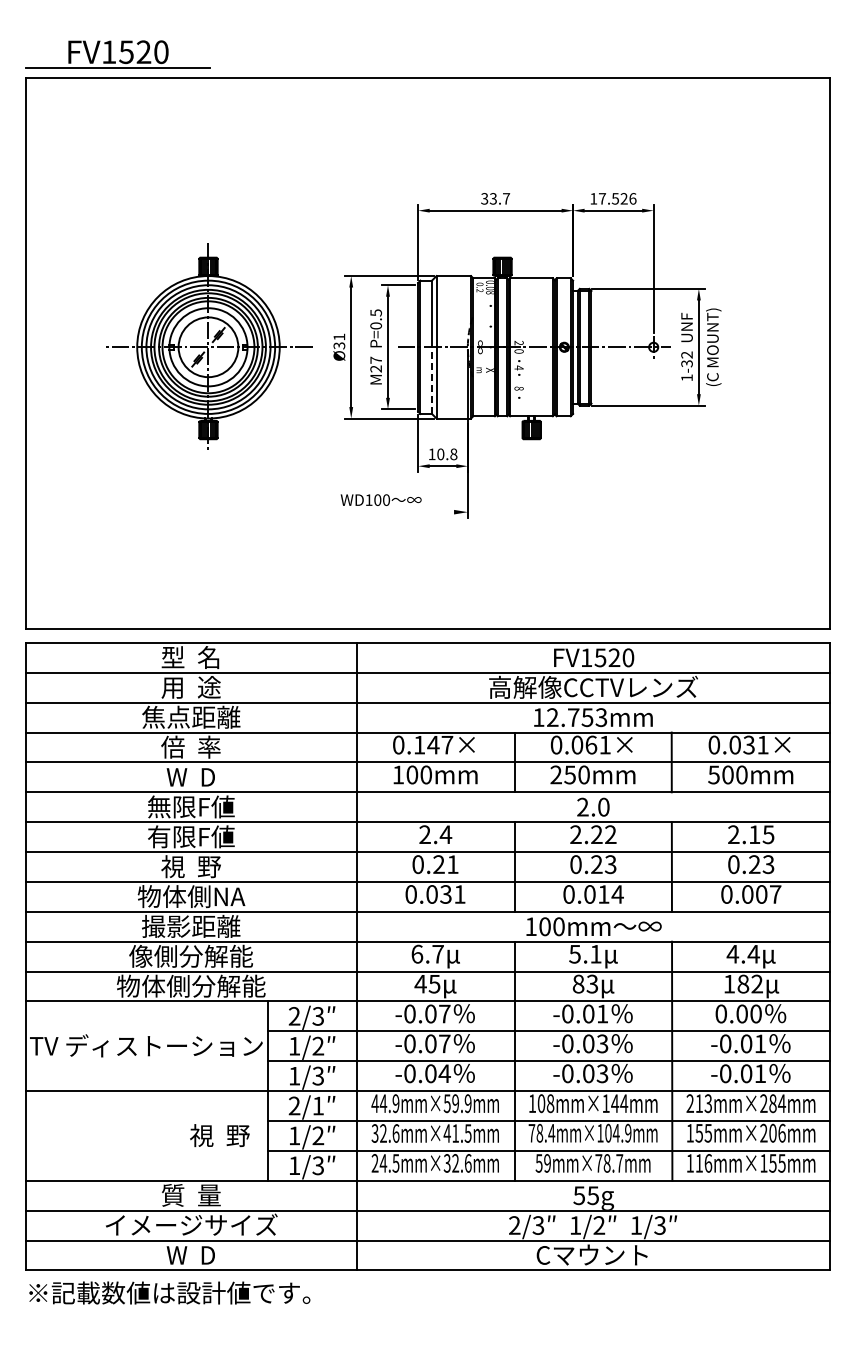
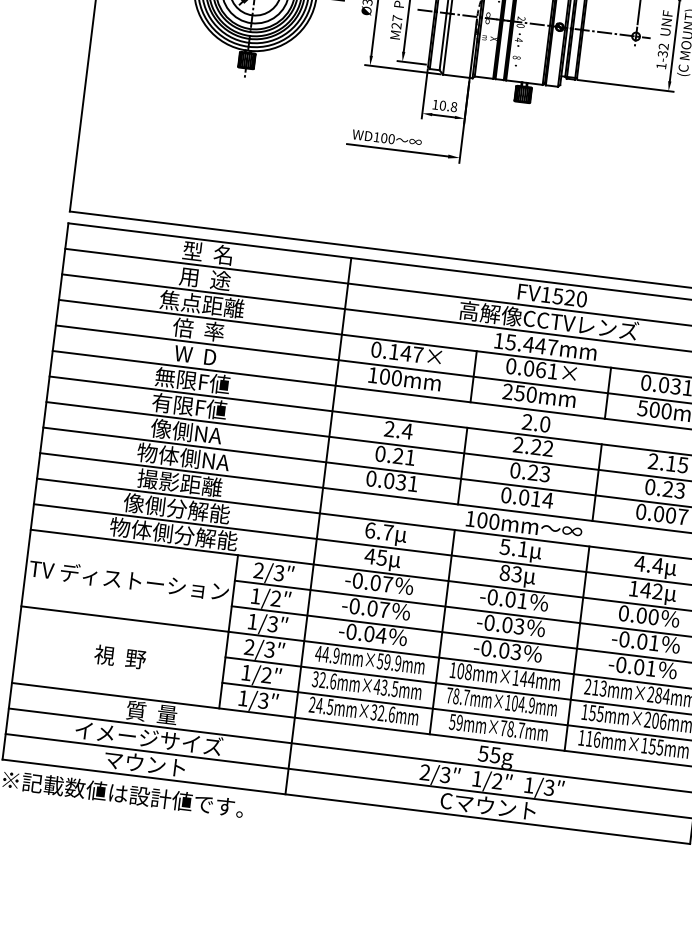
line: (431, 380) -> (442, 41), dashed -> solid
line: (394, 512) -> (397, 150), added
text: (576, 717) -> (531, 344), 12.753mm -> 15.447mm
text: (191, 866) -> (186, 431), 視  野 -> 像側NA
text: (743, 983) -> (646, 589), 182 -> 142
text: (317, 1105) -> (269, 649), 2/1 -> 2/3
text: (455, 1133) -> (384, 687), 32.6mm×41.5mm -> 32.6mm×43.5mm
text: (551, 1133) -> (466, 697), 78.4mm×104.9mm -> 78.7mm×104.9mm
text: (219, 1135) -> (119, 656), moved
text: (190, 1254) -> (145, 763), W  D -> マウント

